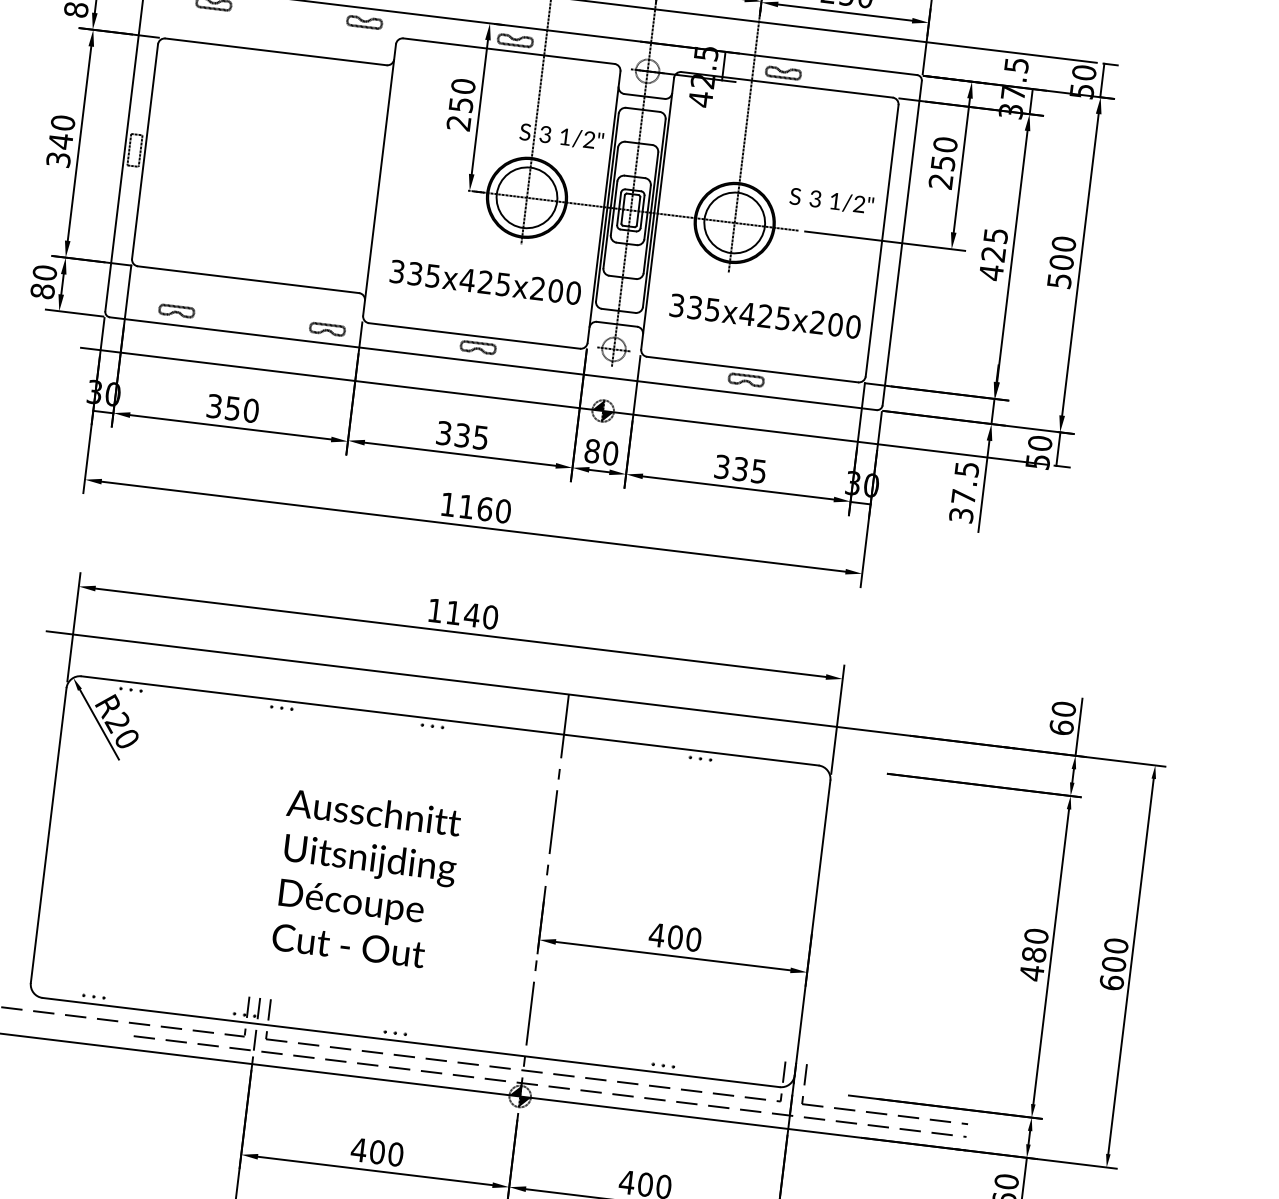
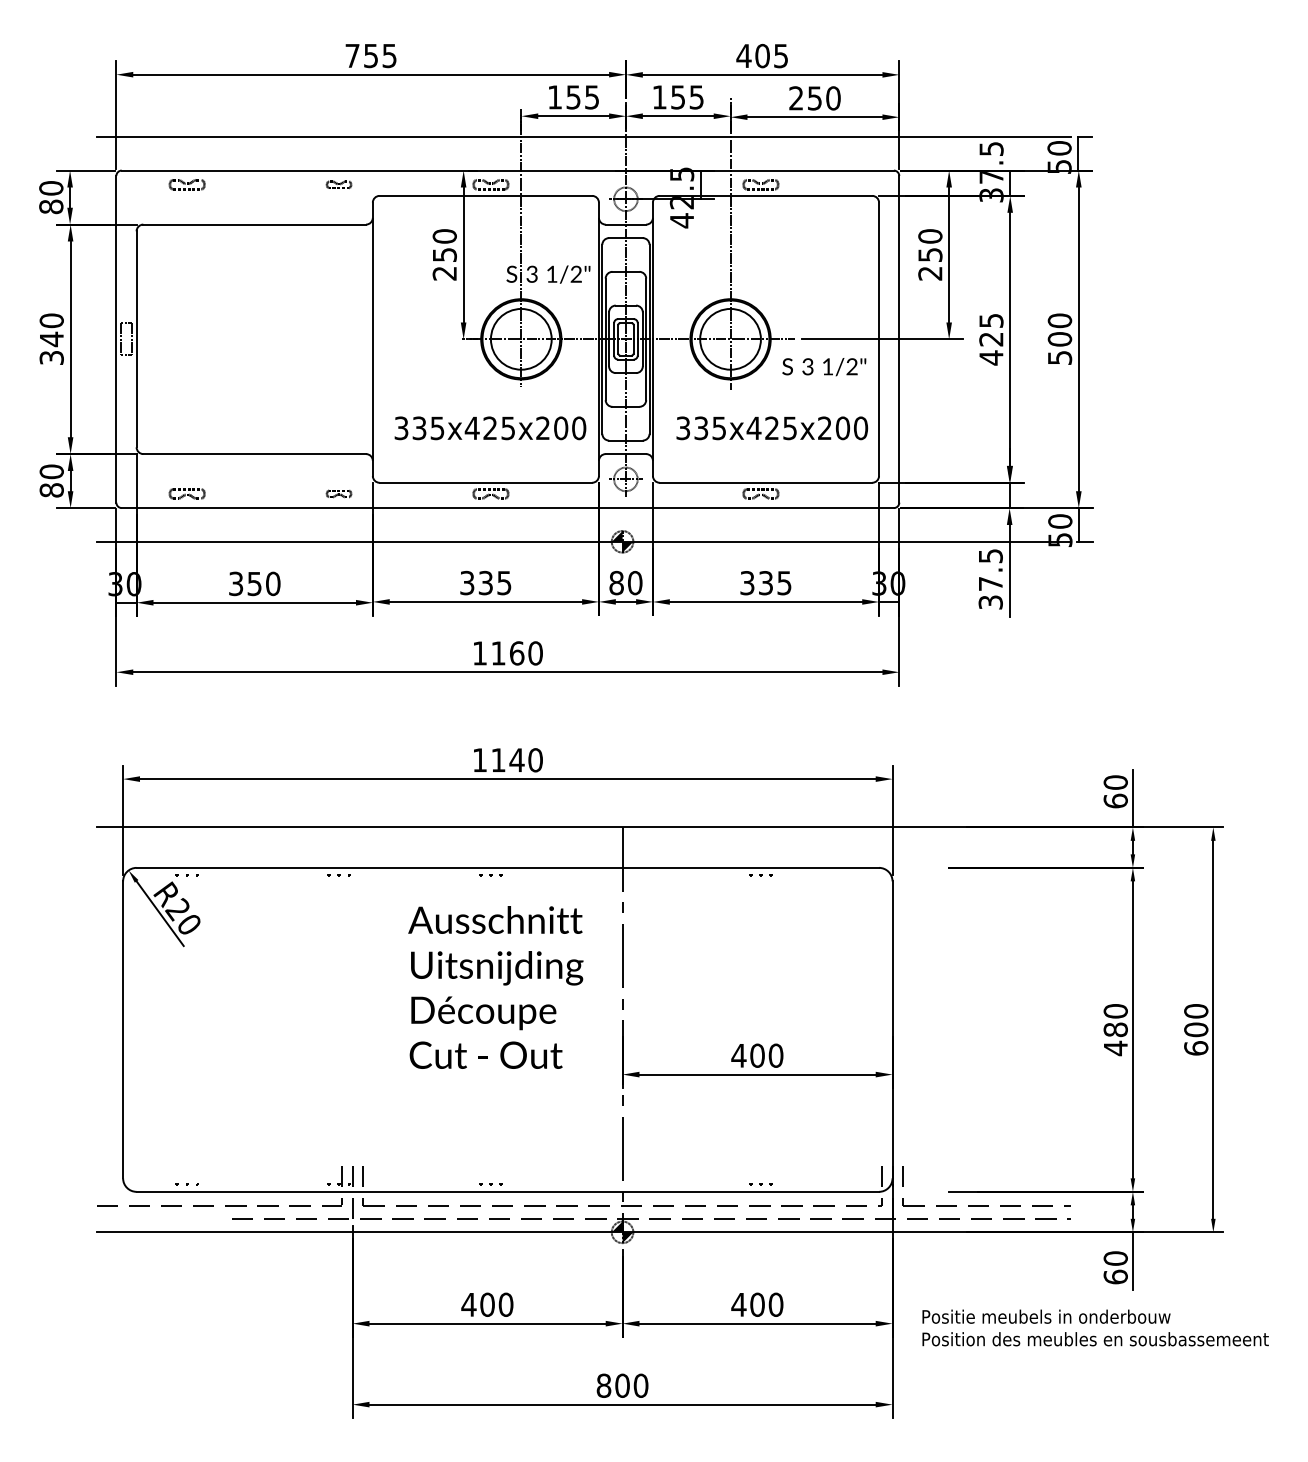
part: (364, 22) -> (338, 184), size x0.7
text: (831, 201) -> (824, 367), moved
part: (326, 328) -> (338, 493), size x0.7
text: (366, 879) -> (495, 987), moved

